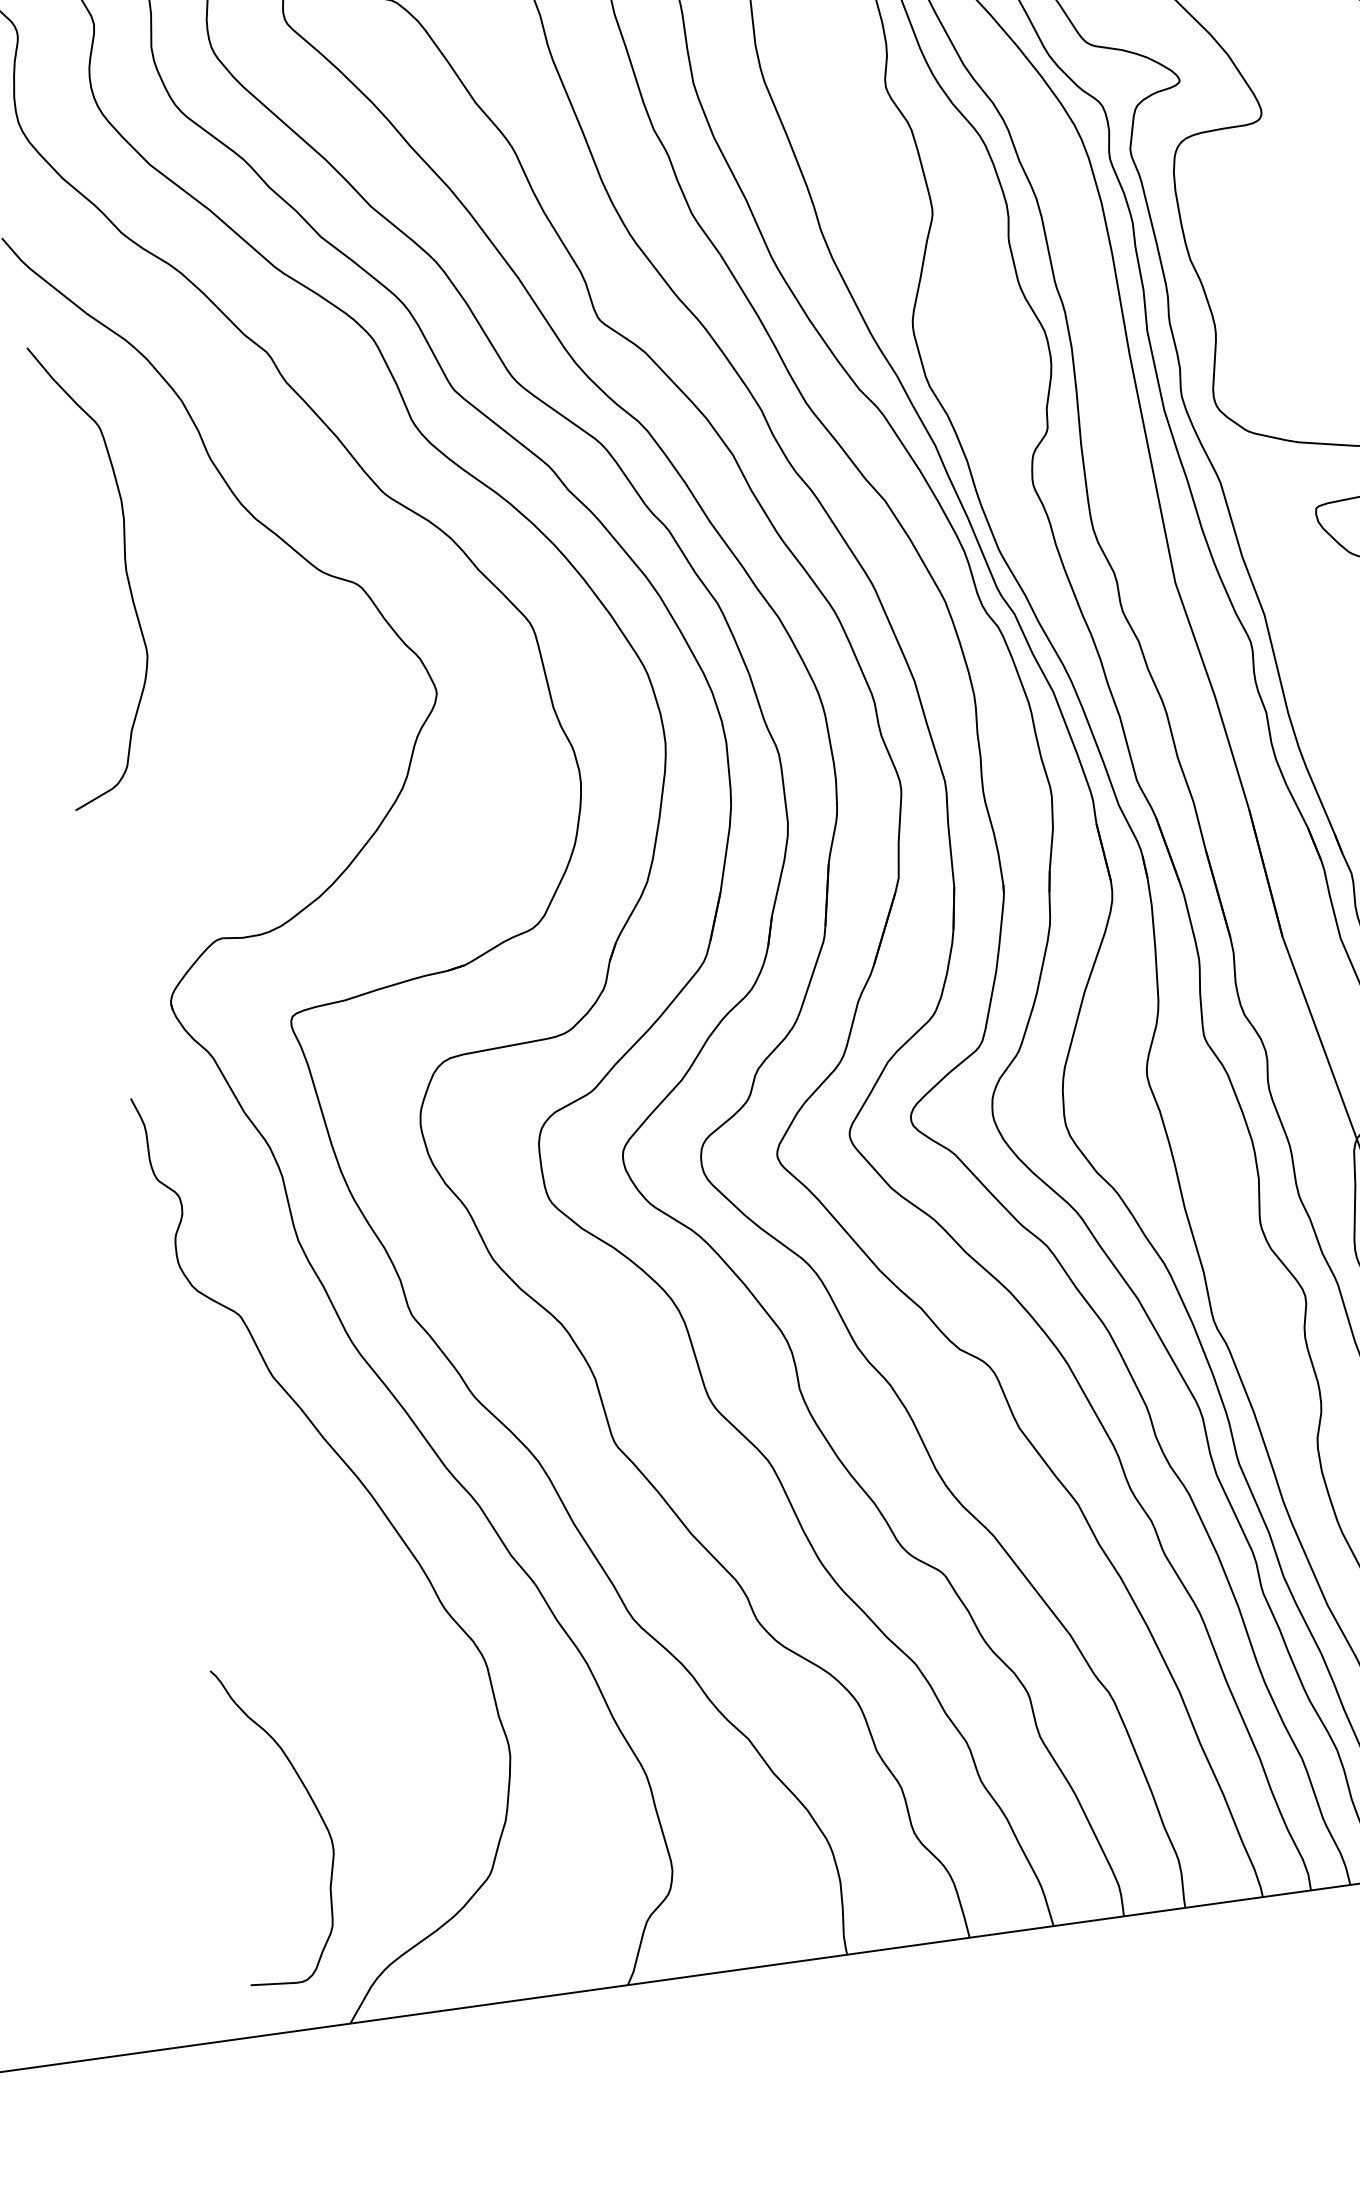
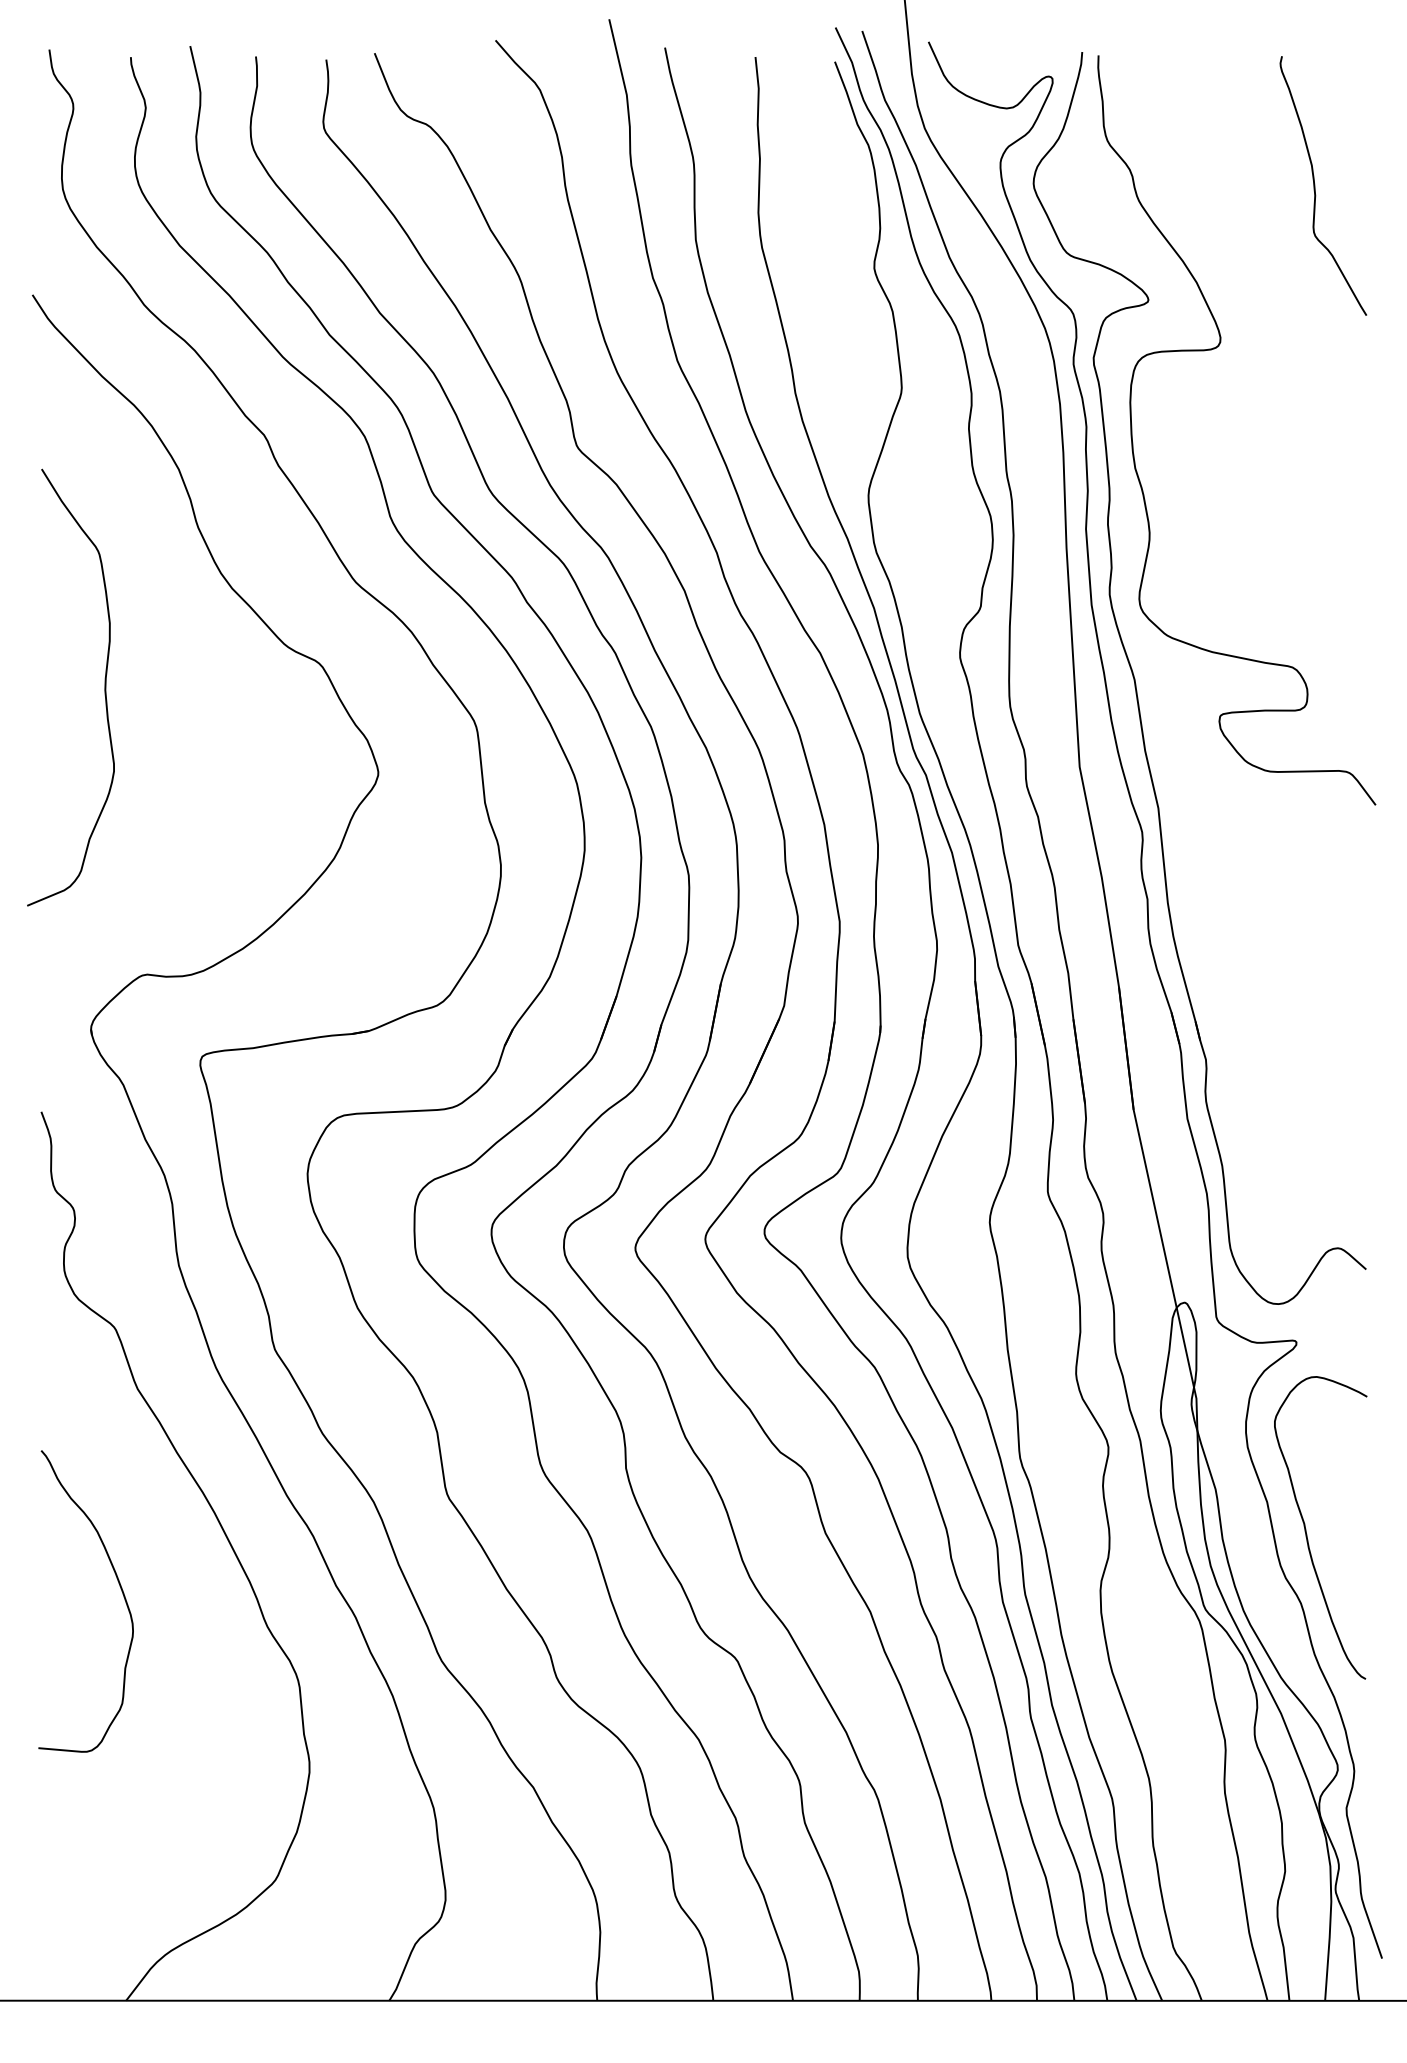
curve: (125, 568) -> (104, 687), moved
curve: (313, 1805) -> (120, 1589), moved

